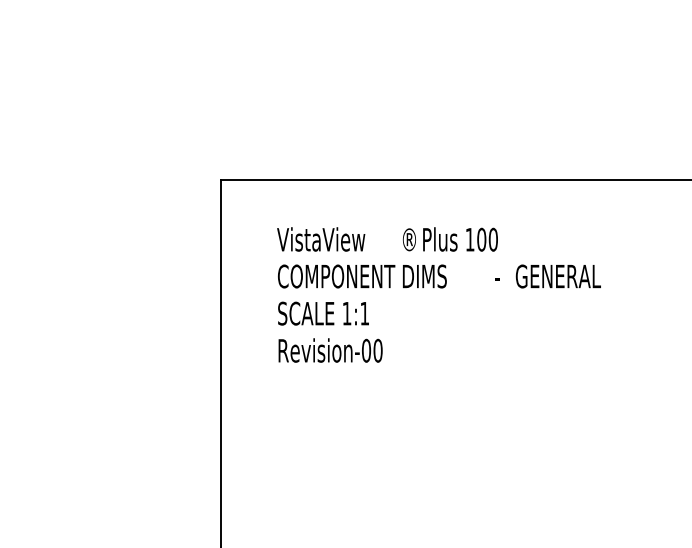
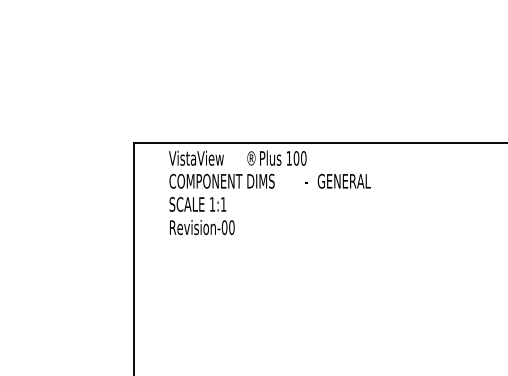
part: (438, 294) -> (269, 192), moved

